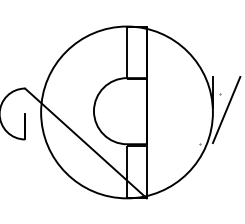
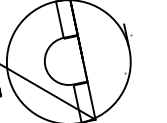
line: (226, 109) -> (138, 45), removed

